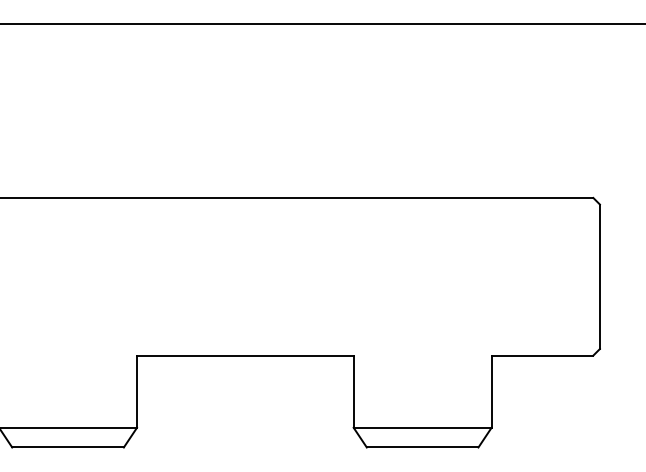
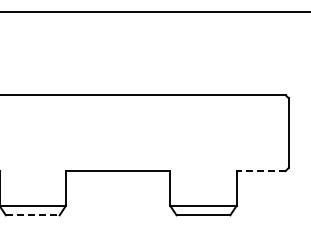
line: (541, 356) -> (260, 171), solid -> dashed
line: (67, 447) -> (32, 215), solid -> dashed

